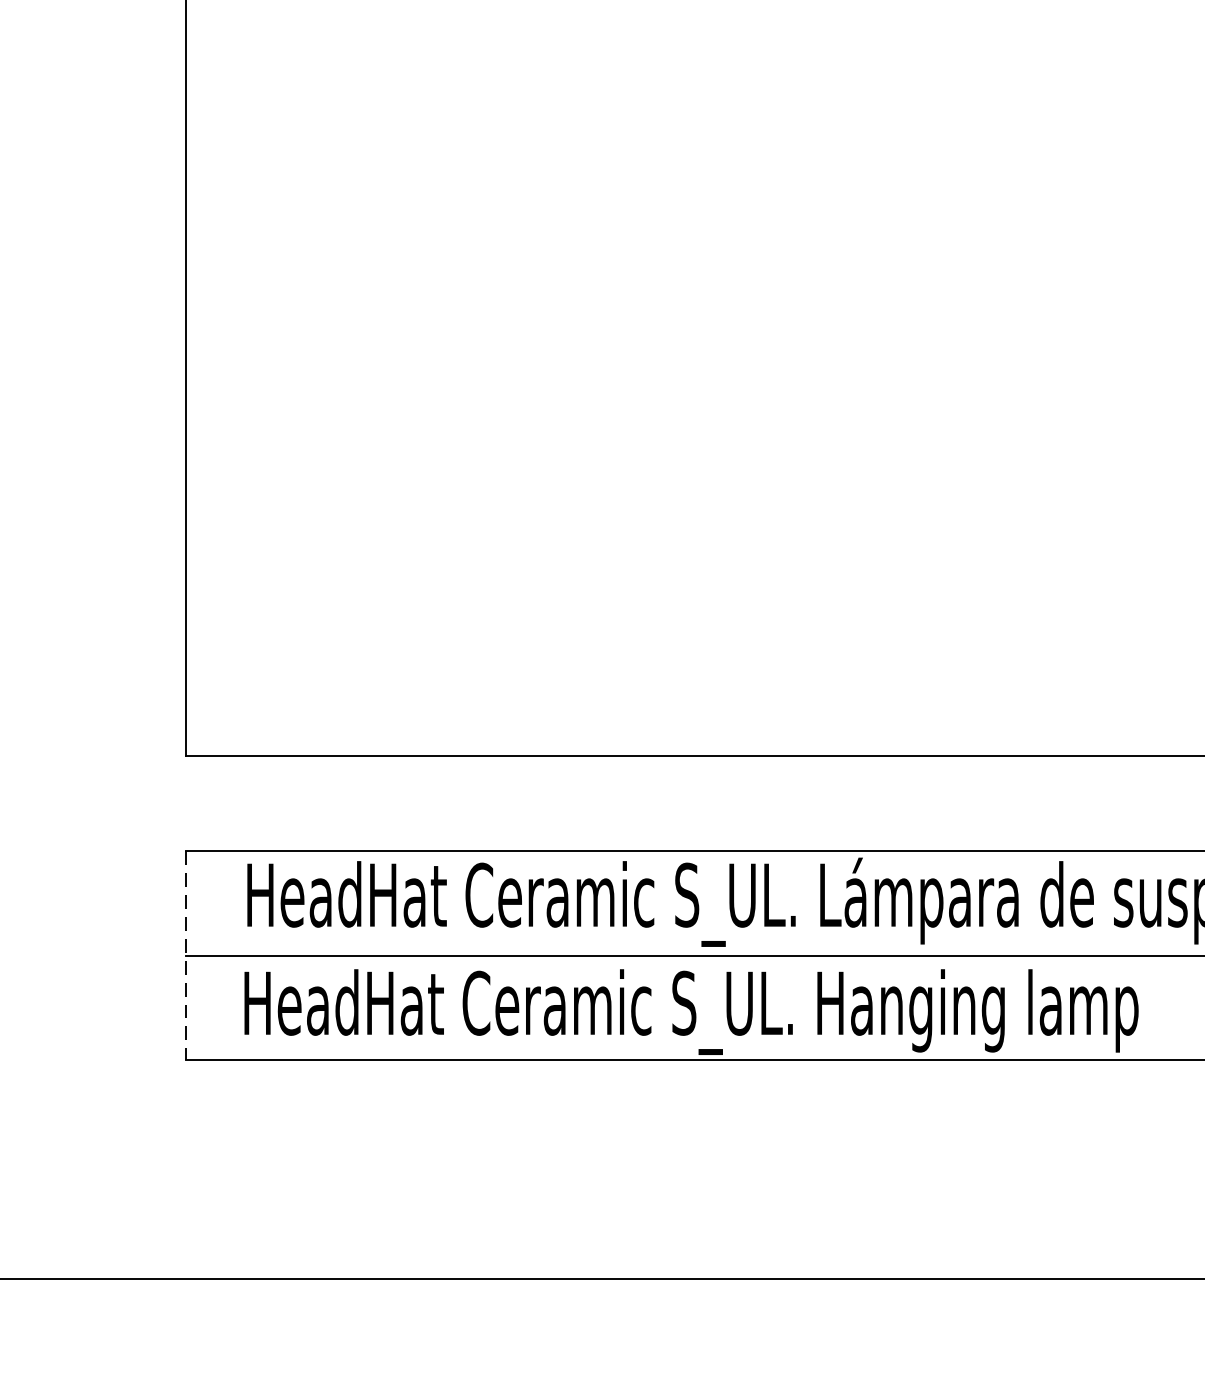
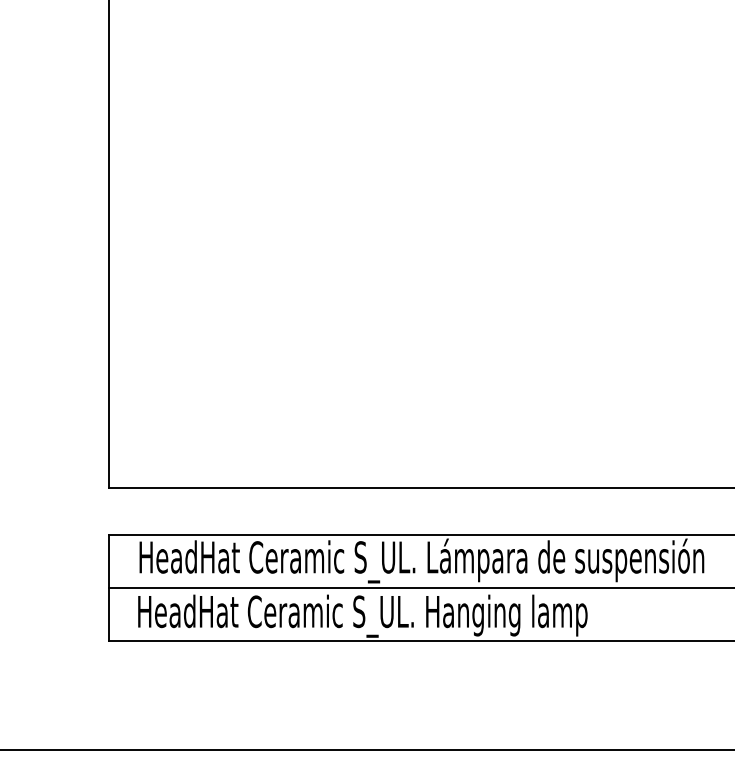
line: (185, 955) -> (108, 587), dashed -> solid

